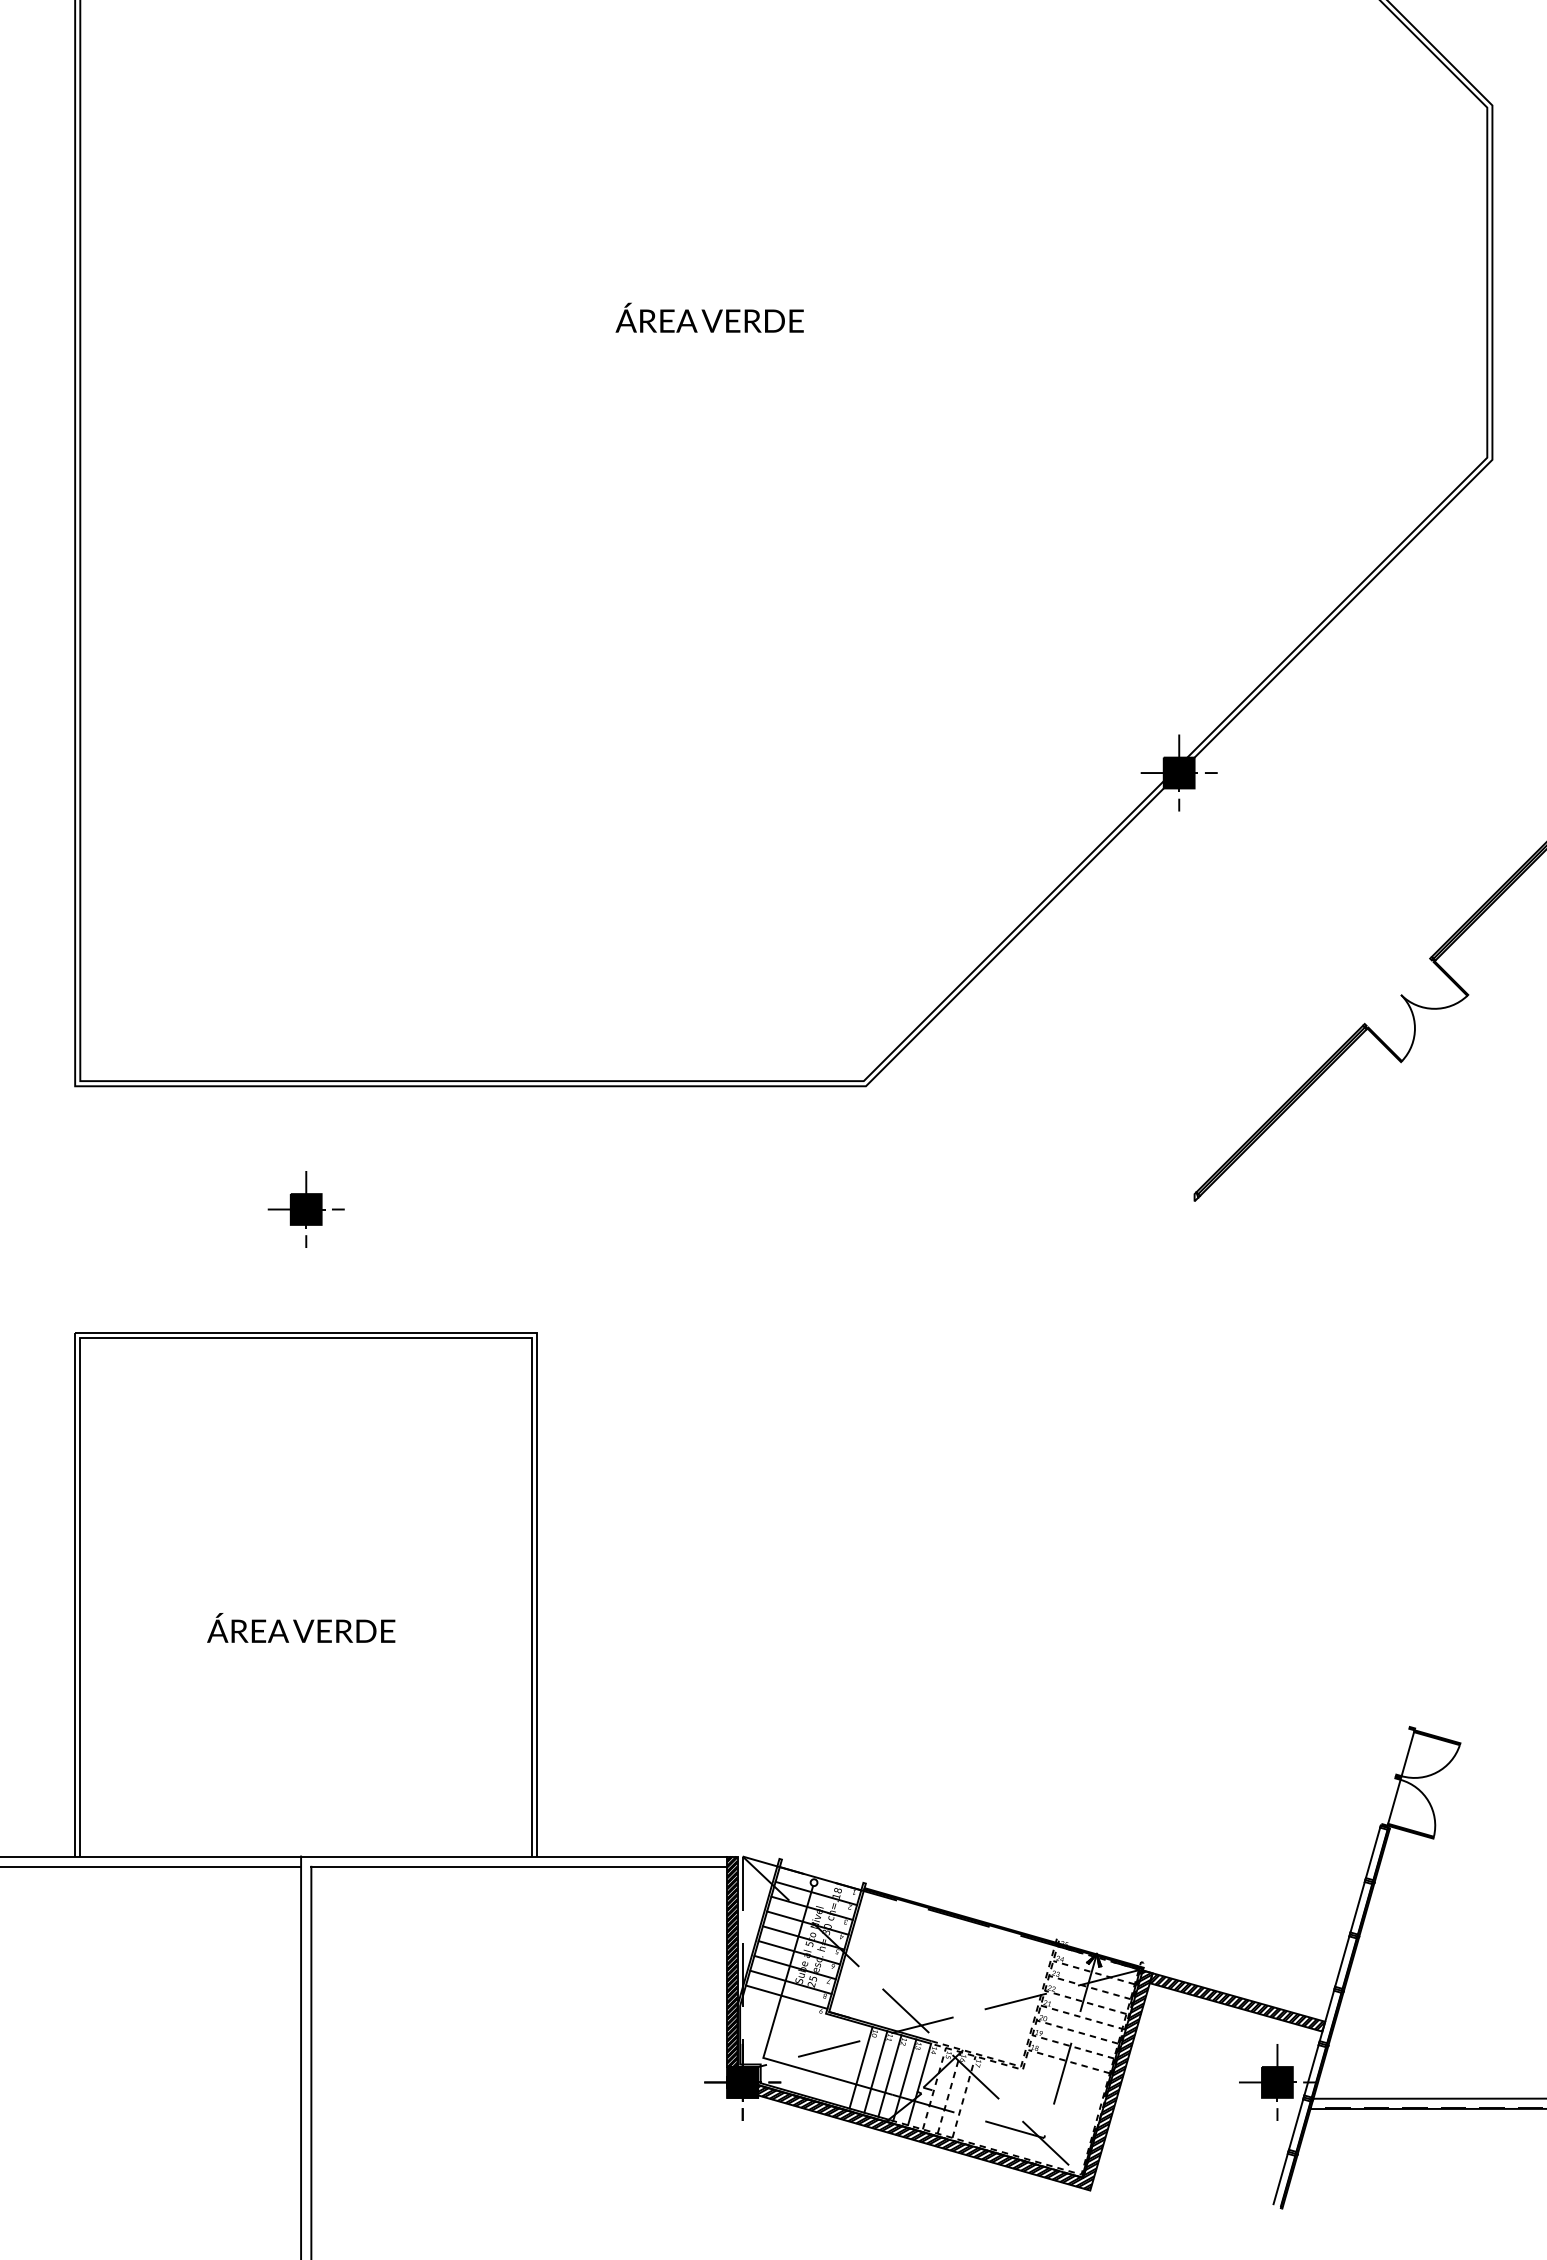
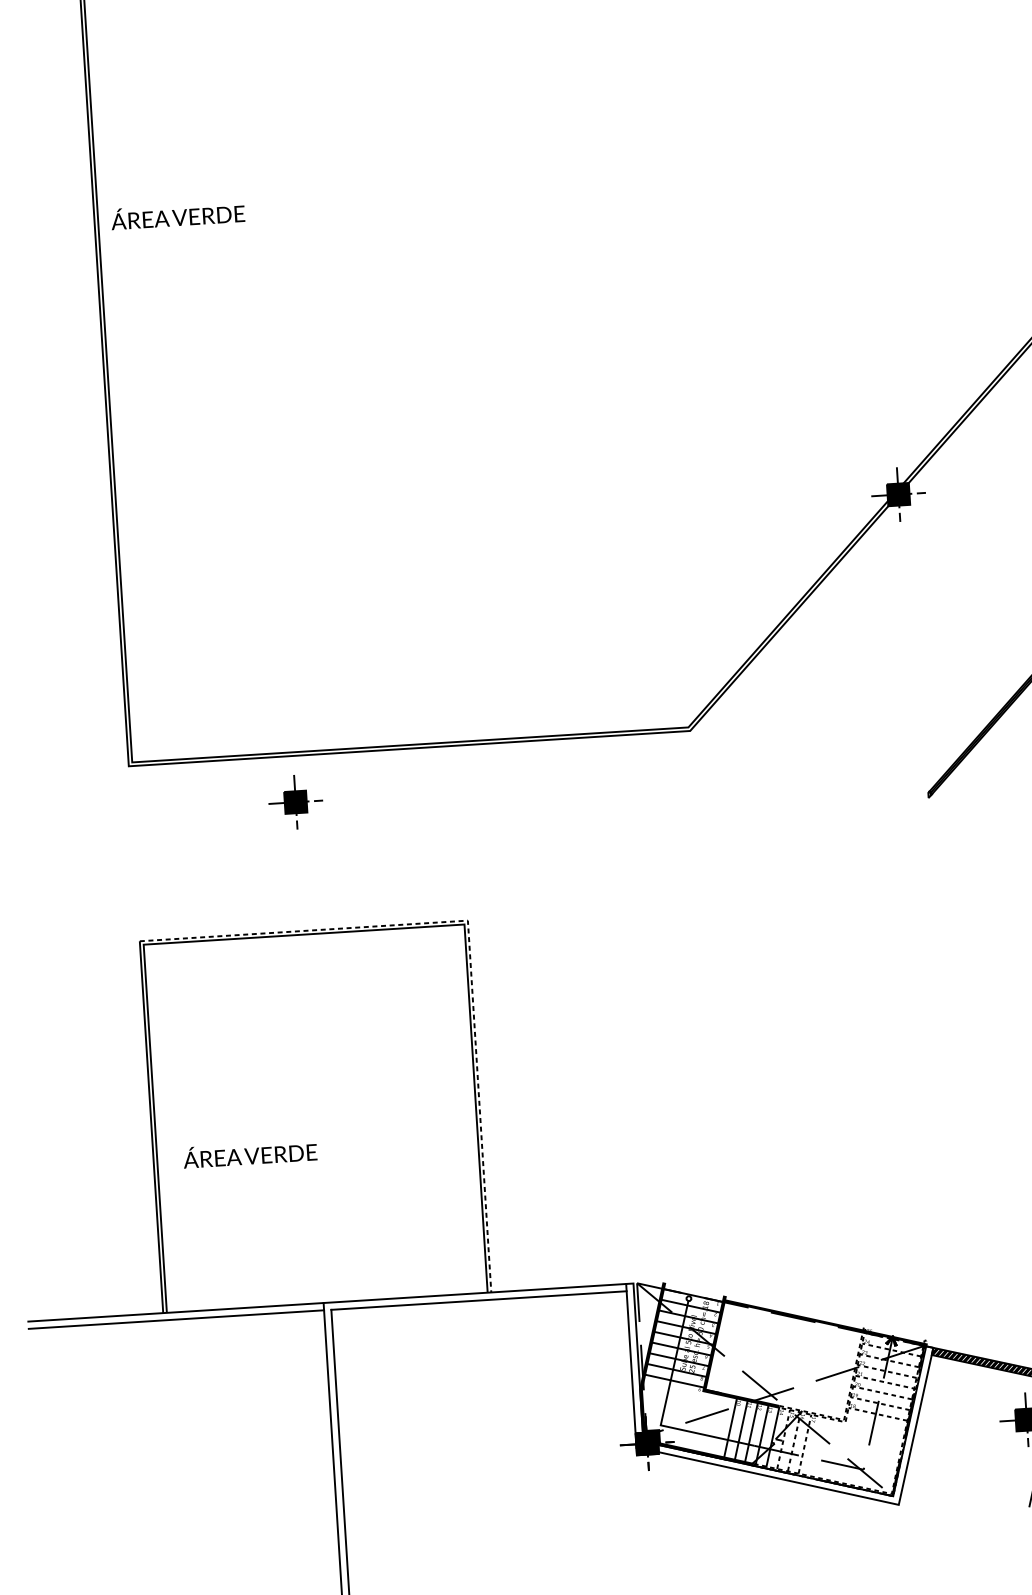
text: (709, 317) -> (177, 215), moved
part: (305, 1209) -> (295, 802), moved
line: (537, 1362) -> (469, 941), solid -> dashed
text: (301, 1627) -> (250, 1153), moved
hatch: (732, 1961) -> (634, 1358), removed
hatch: (955, 2079) -> (798, 1432), removed

